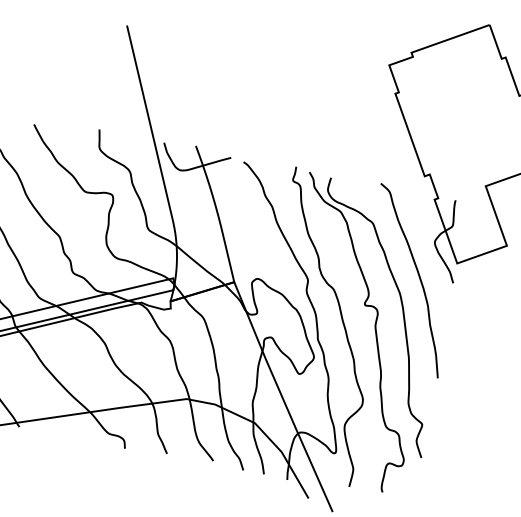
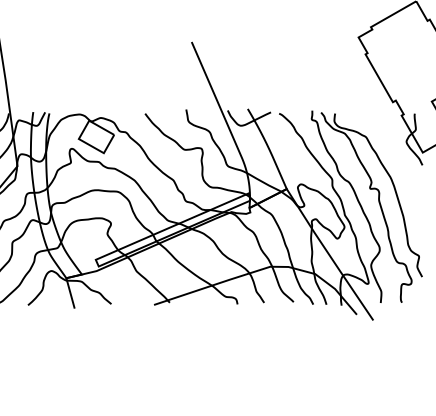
curve: (418, 278) -> (400, 166), removed

